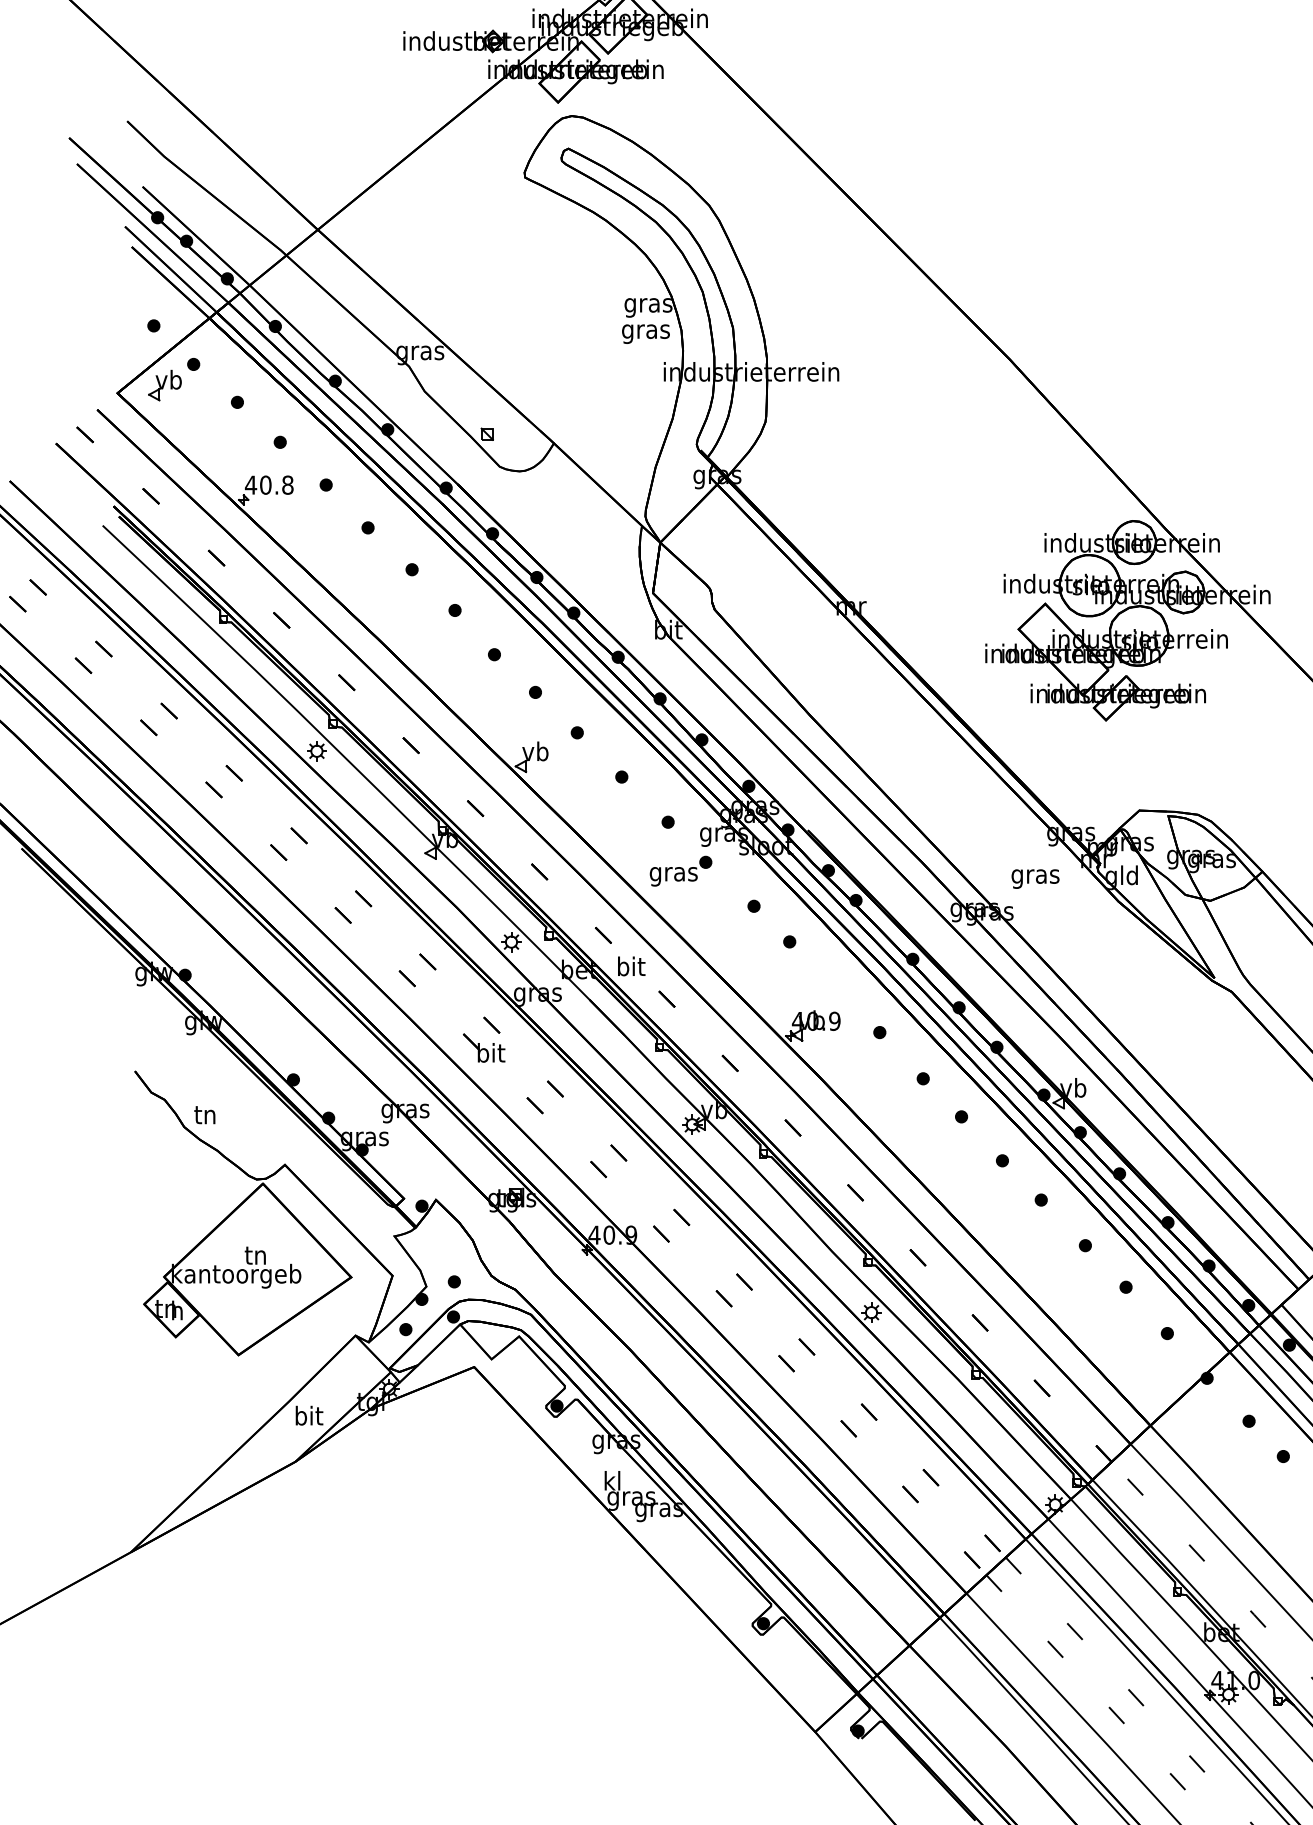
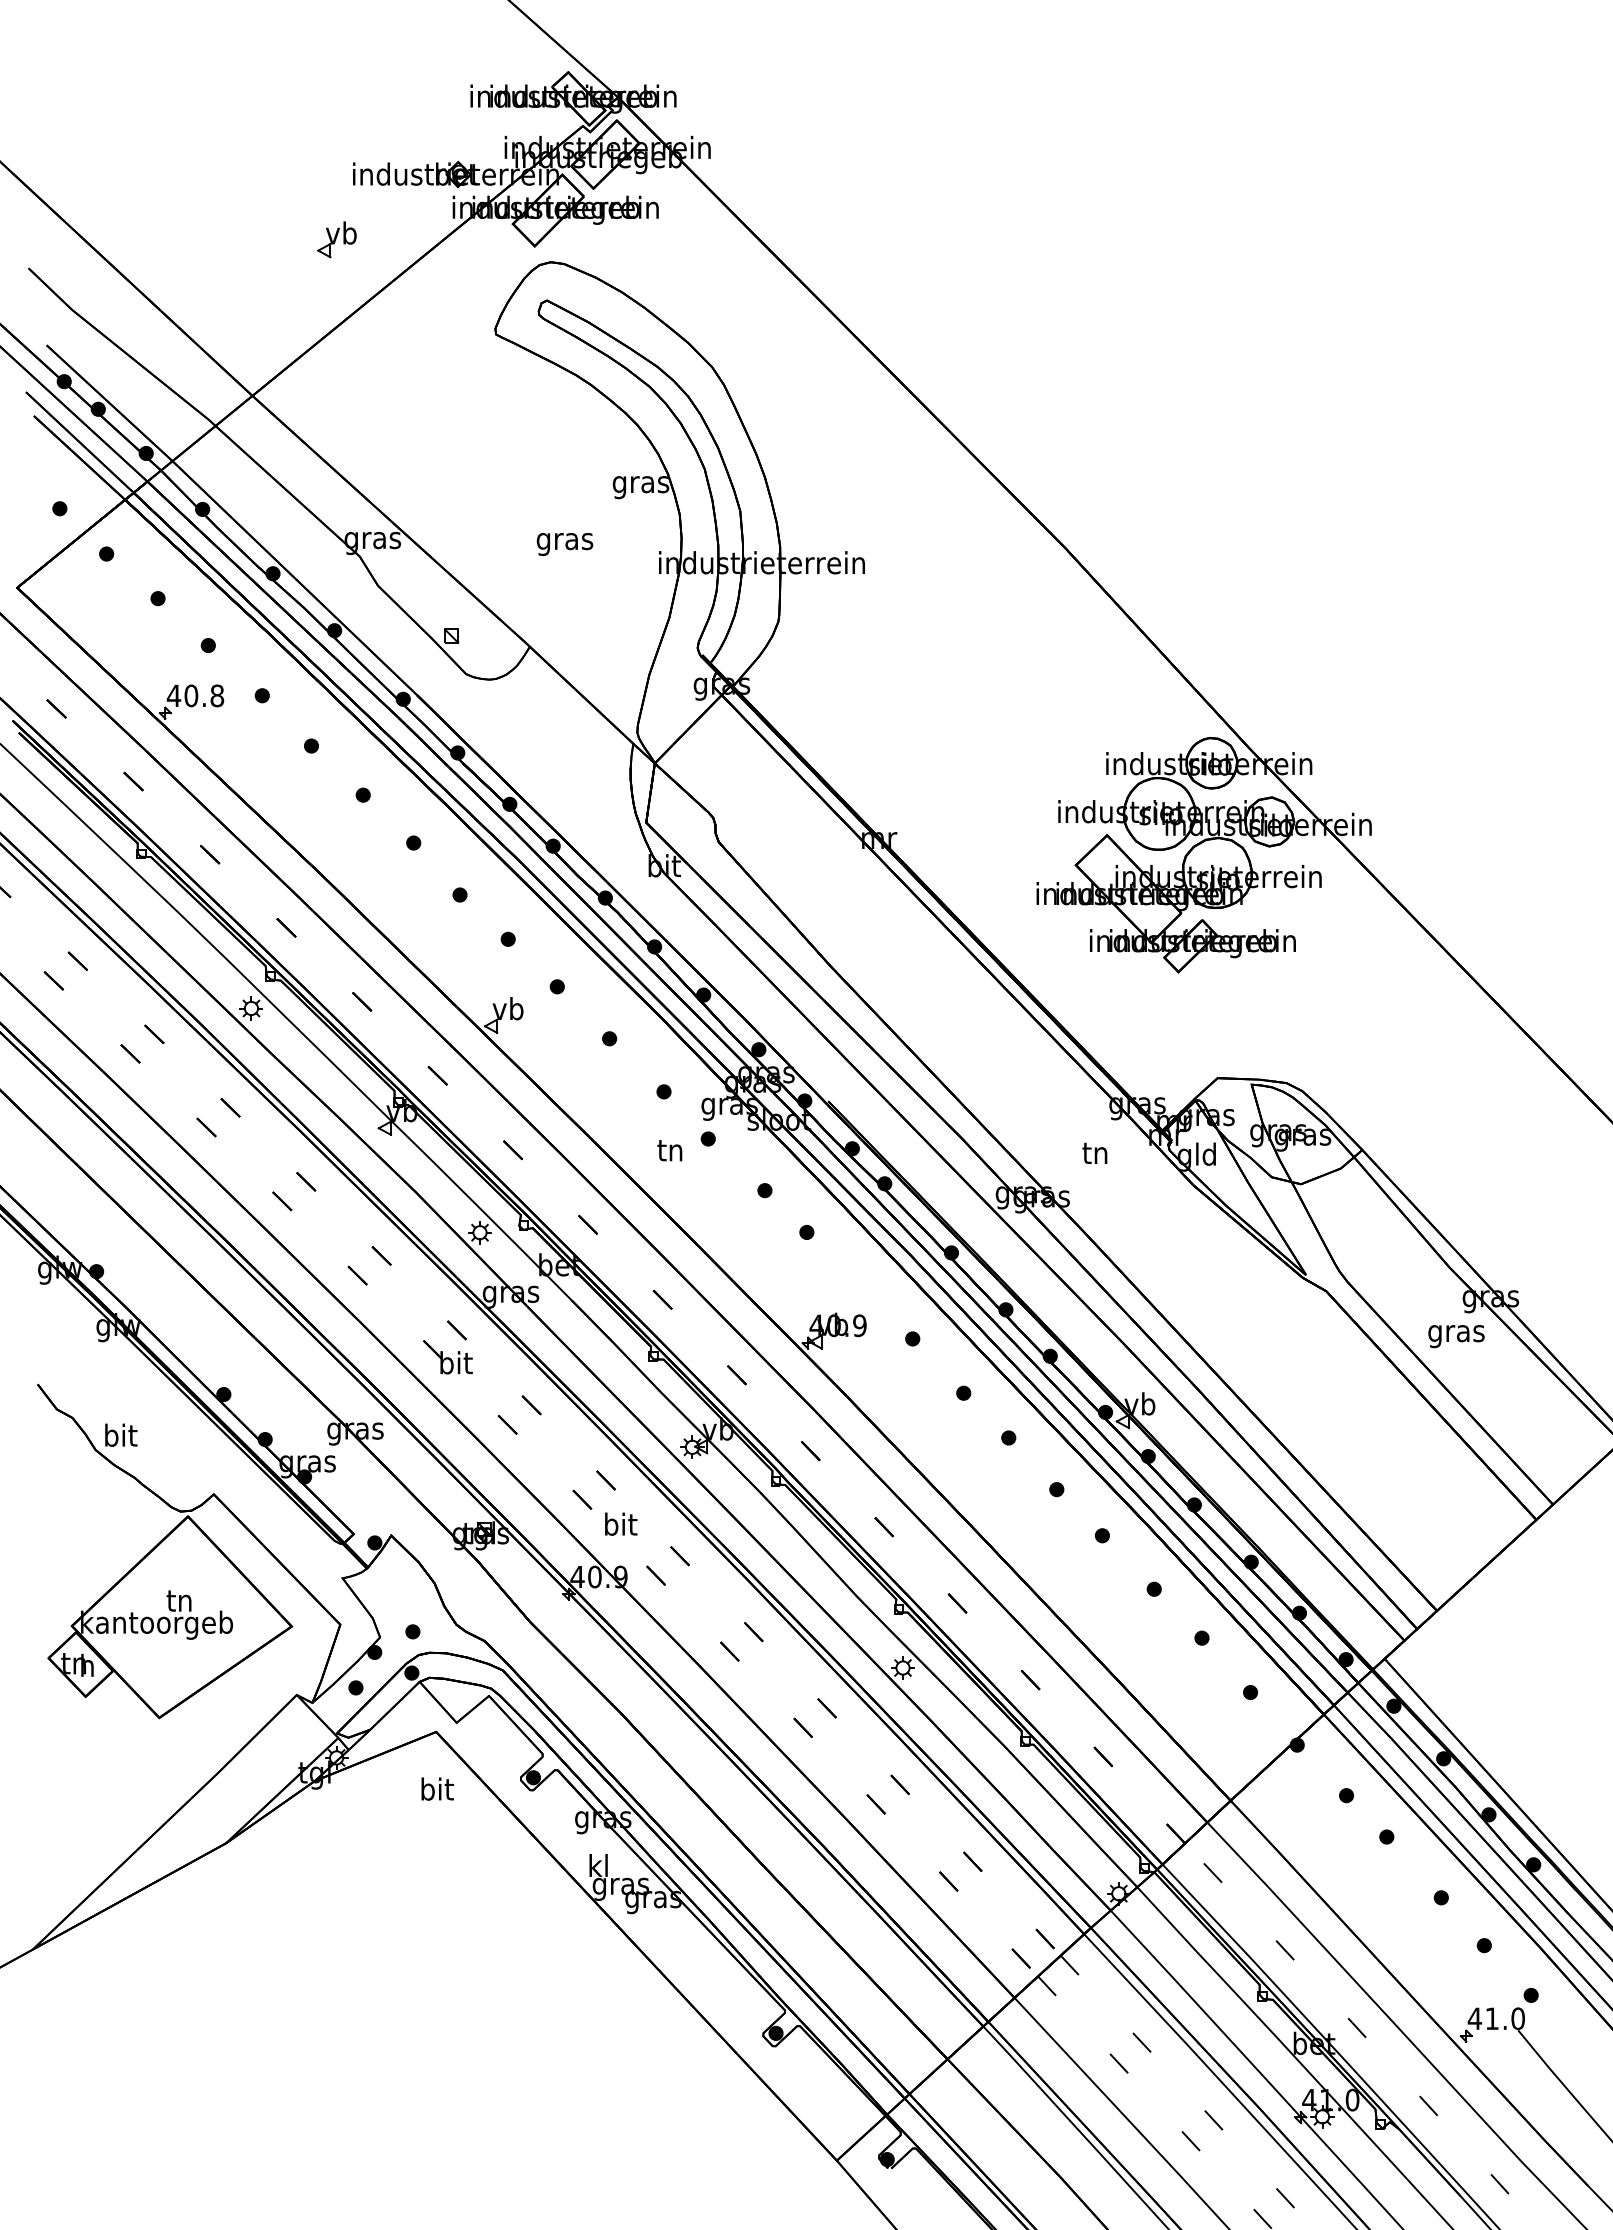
text: (645, 334) -> (564, 544), moved
part: (164, 385) -> (336, 239), moved
text: (673, 874) -> (670, 1153), gras -> tn
text: (1035, 877) -> (1095, 1156), gras -> tn
text: (631, 965) -> (621, 1523), moved
text: (206, 1113) -> (121, 1434), tn -> bit
text: (309, 1415) -> (437, 1788), moved

